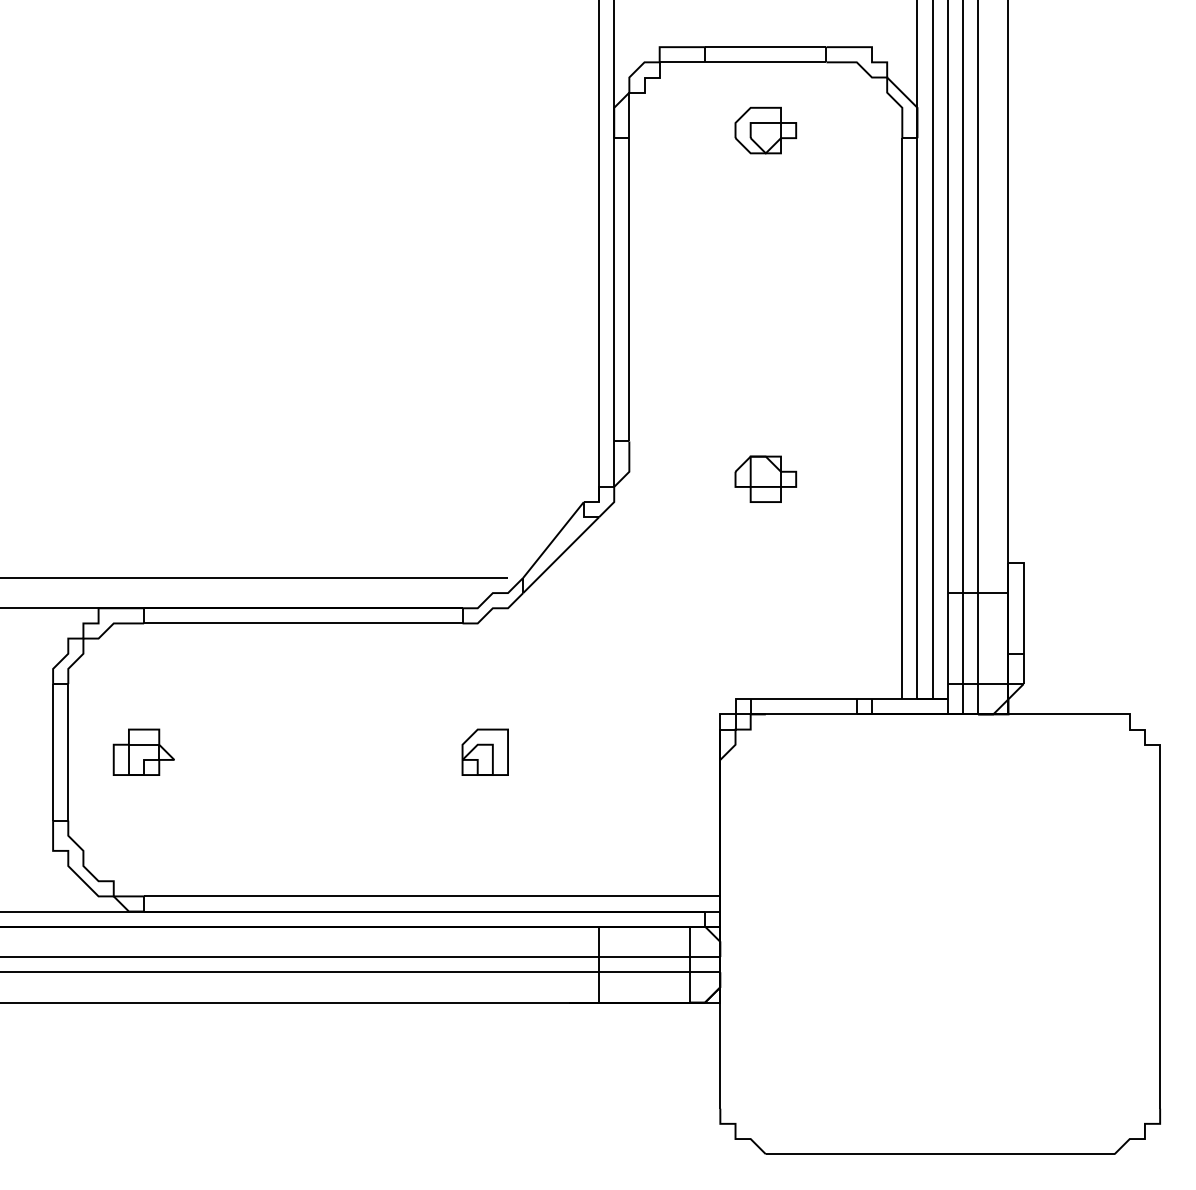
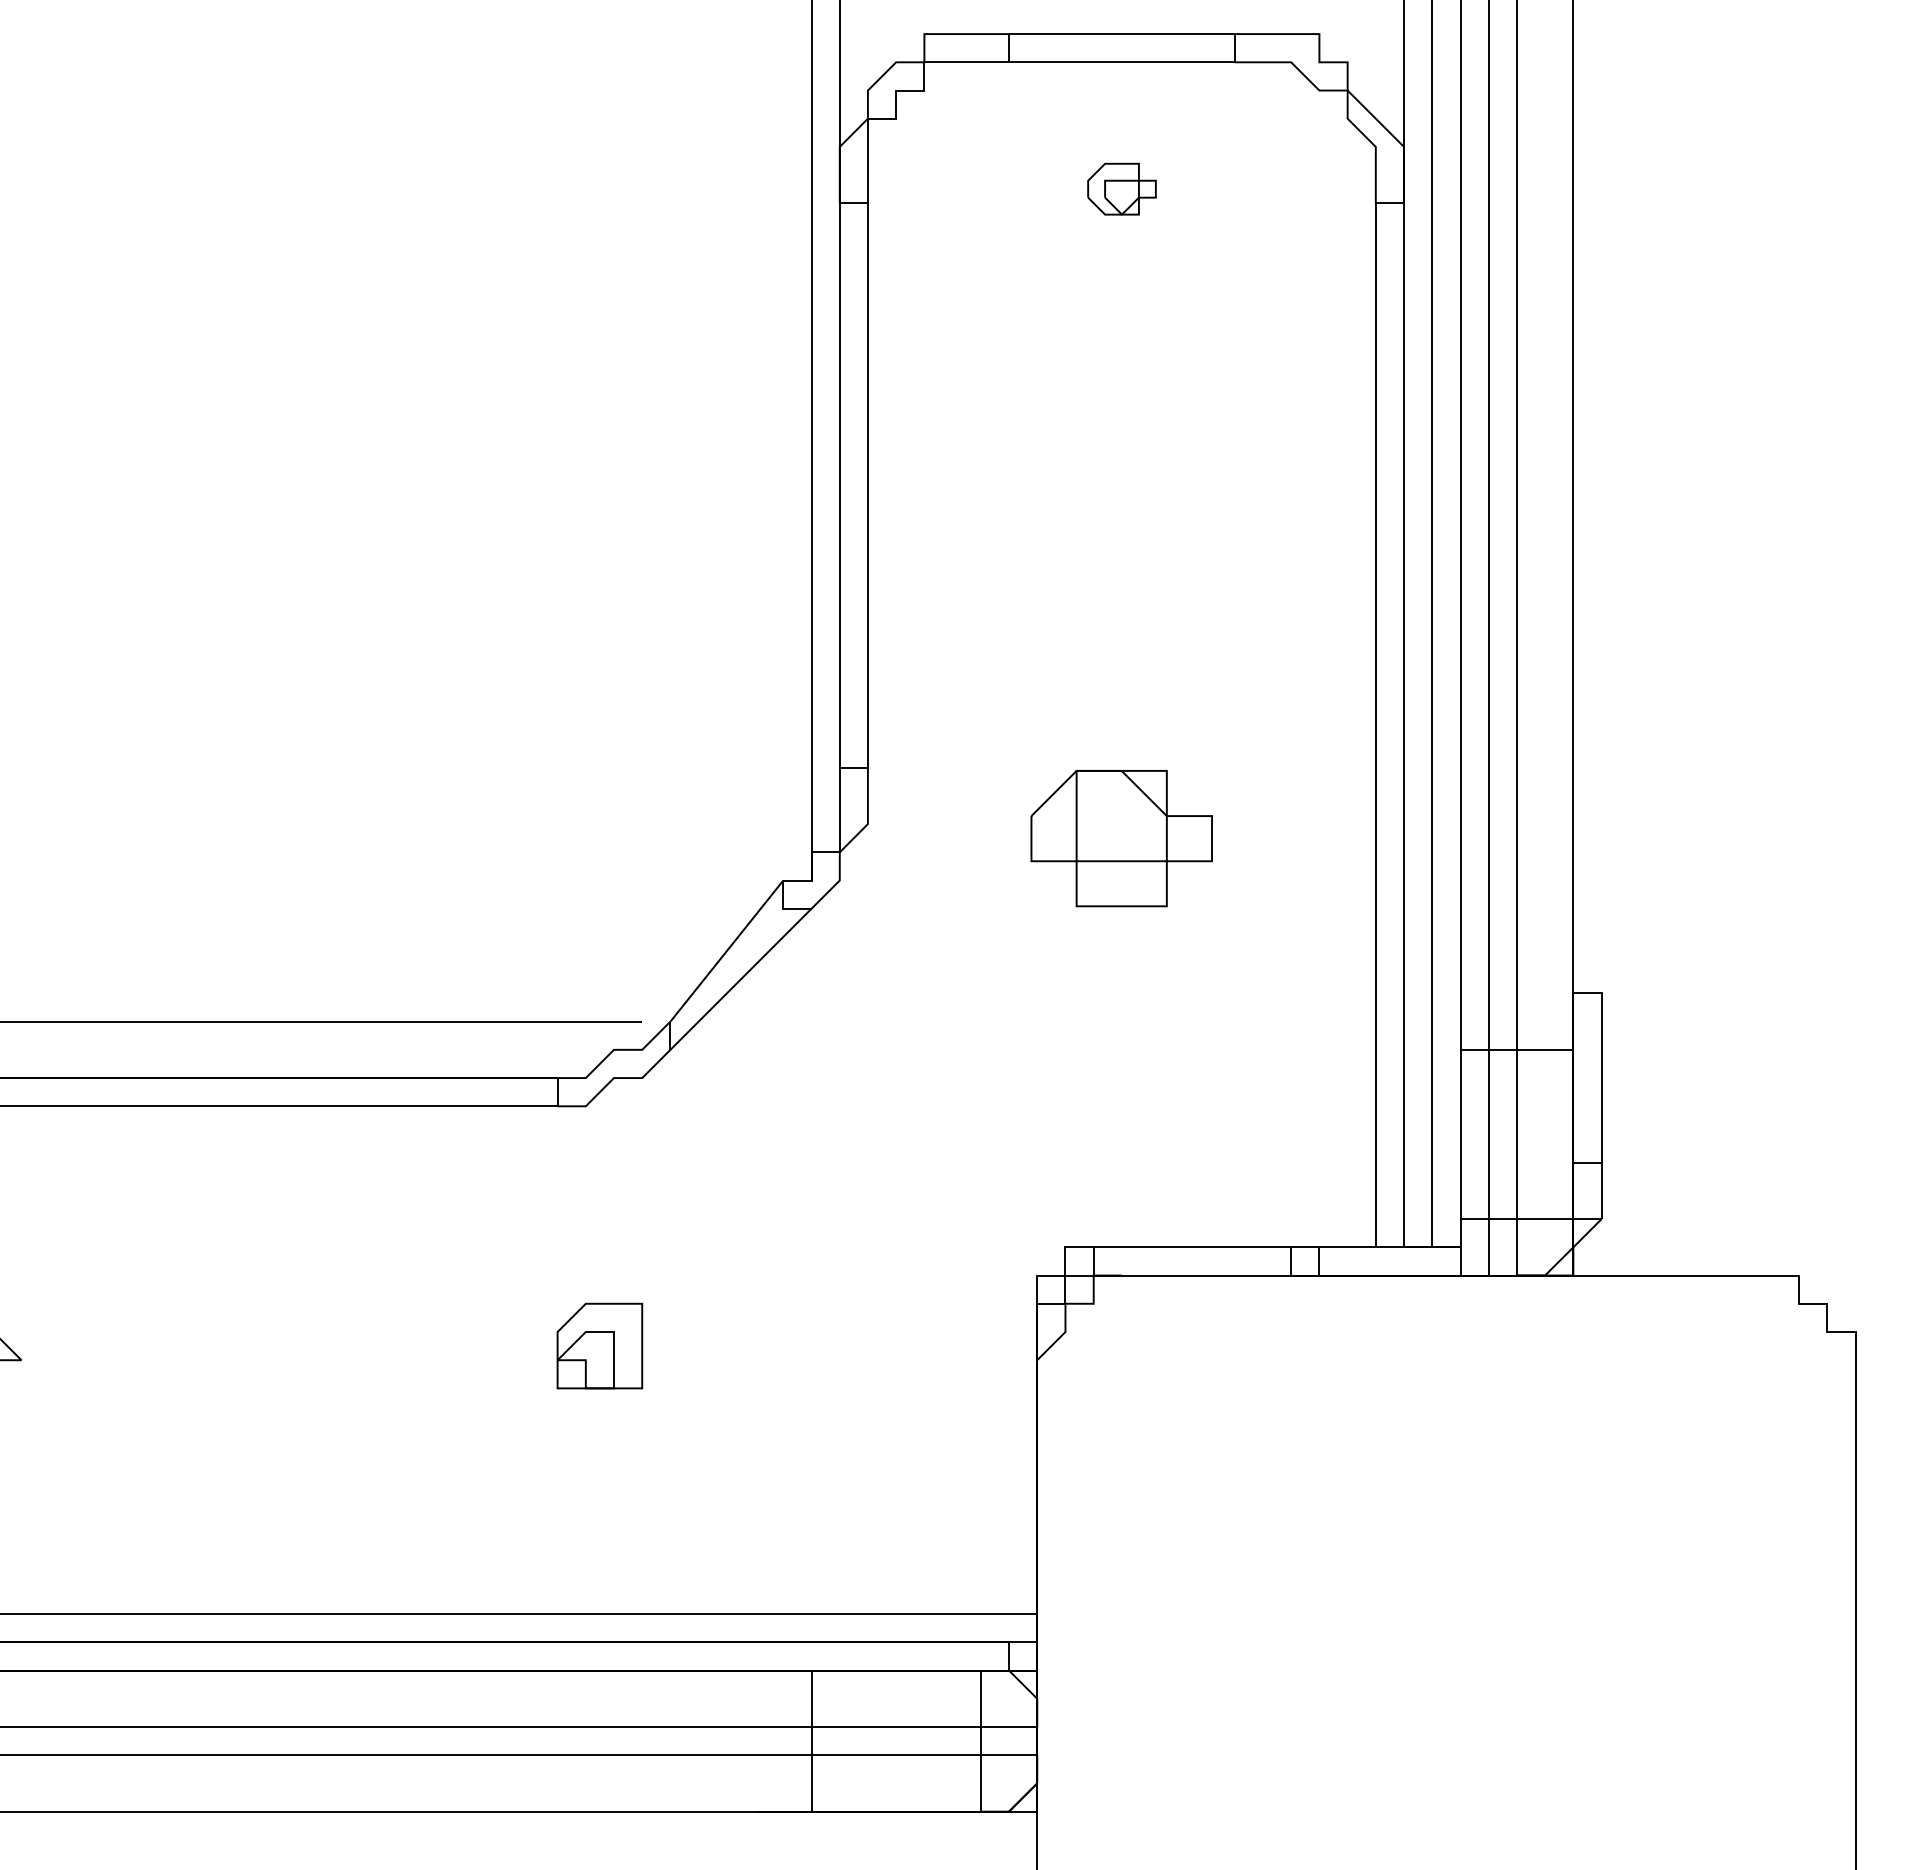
part: (765, 130) -> (1121, 189), size x0.6
part: (765, 478) -> (1121, 836), size x1.6

